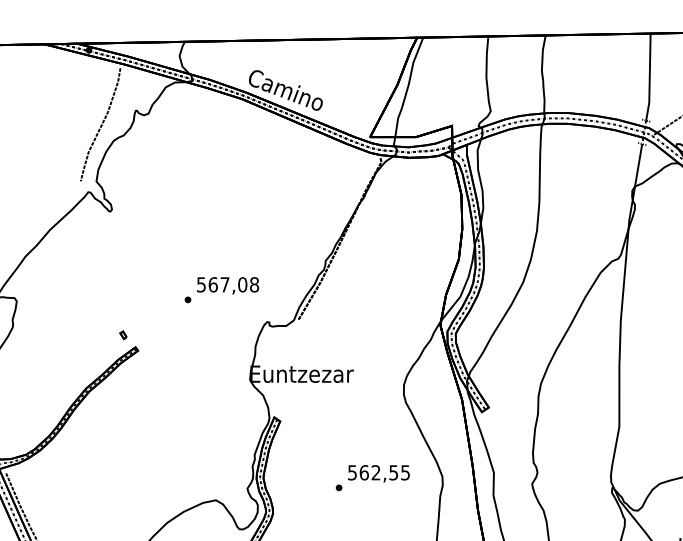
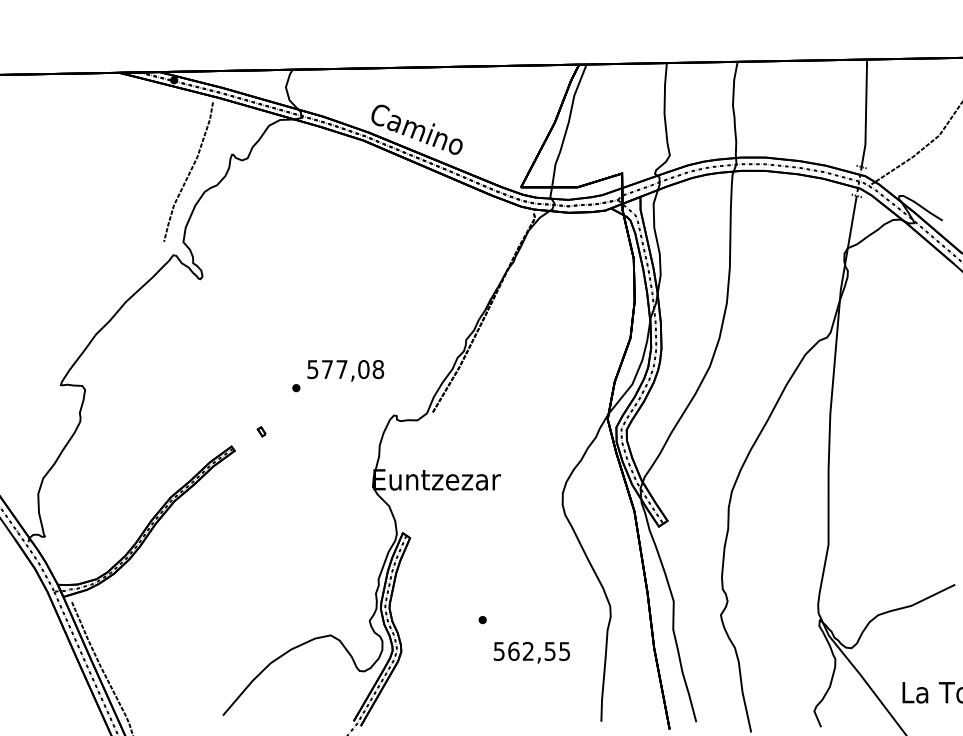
text: (213, 284) -> (327, 369), 567,08 -> 577,08
part: (123, 335) -> (261, 431), moved
text: (378, 473) -> (531, 652), moved

